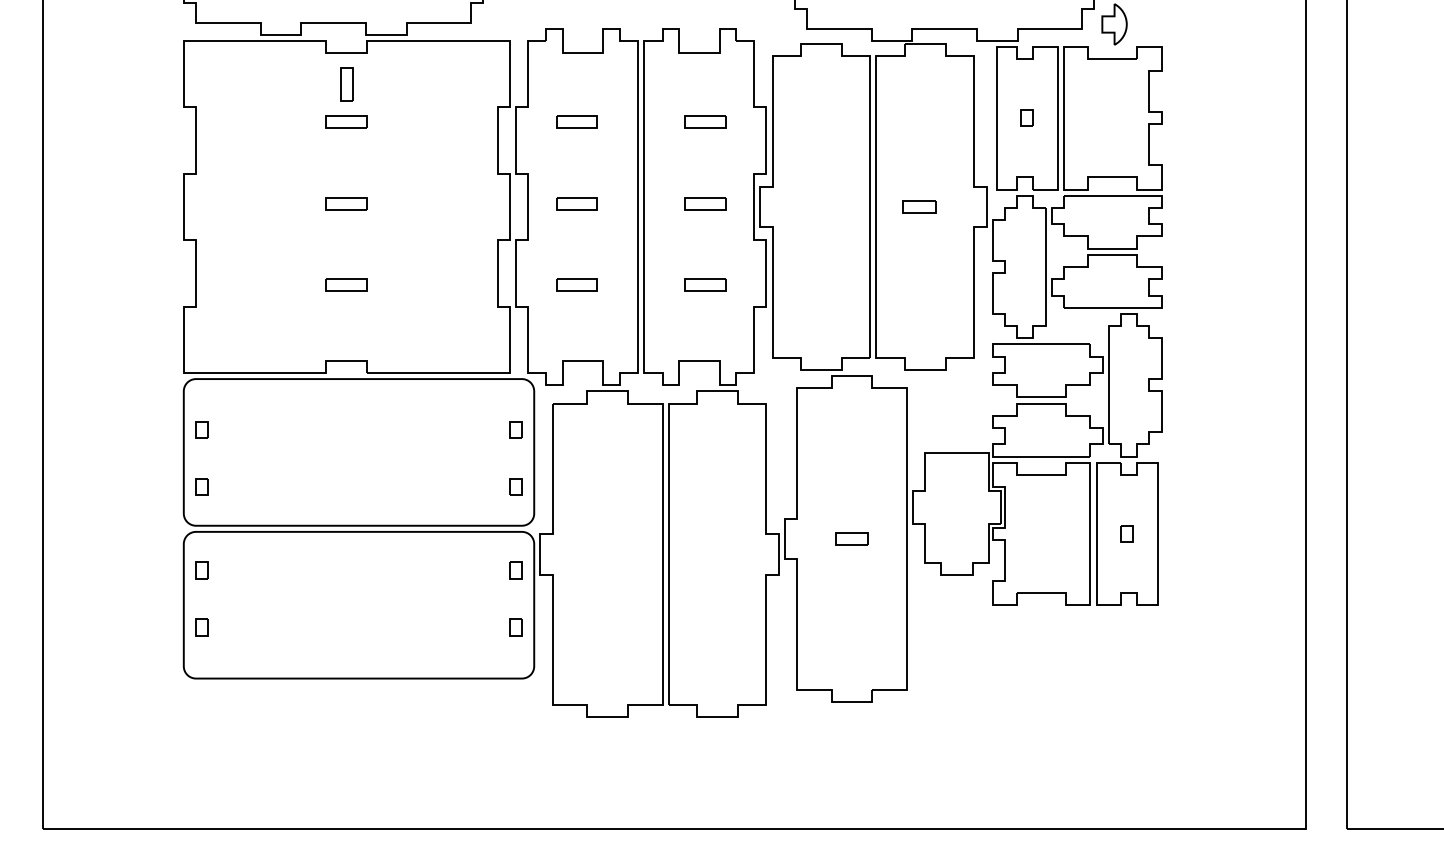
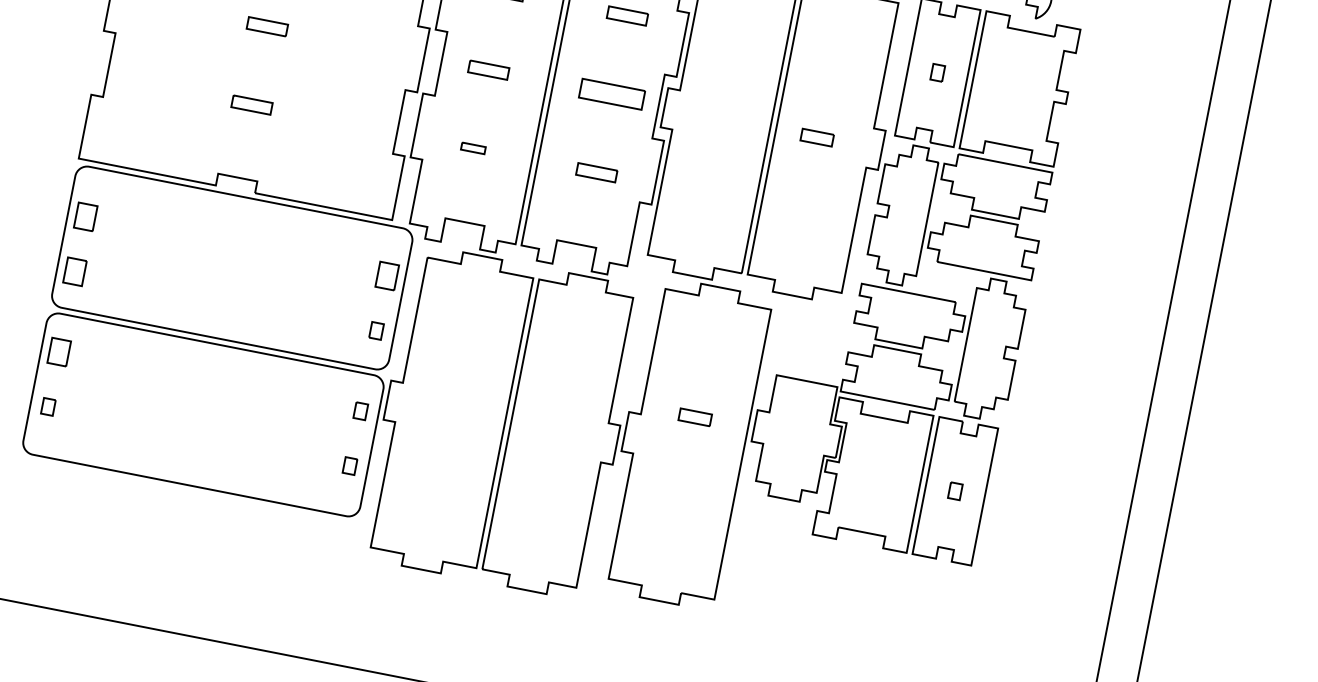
part: (705, 203) -> (612, 94), size x1.6
part: (576, 284) -> (473, 147), size x0.6
part: (201, 429) -> (85, 216), size x1.6
part: (515, 429) -> (387, 275), size x1.6
part: (201, 486) -> (74, 271), size x1.6
part: (851, 538) -> (694, 416), moved
part: (201, 570) -> (58, 351), size x1.6

